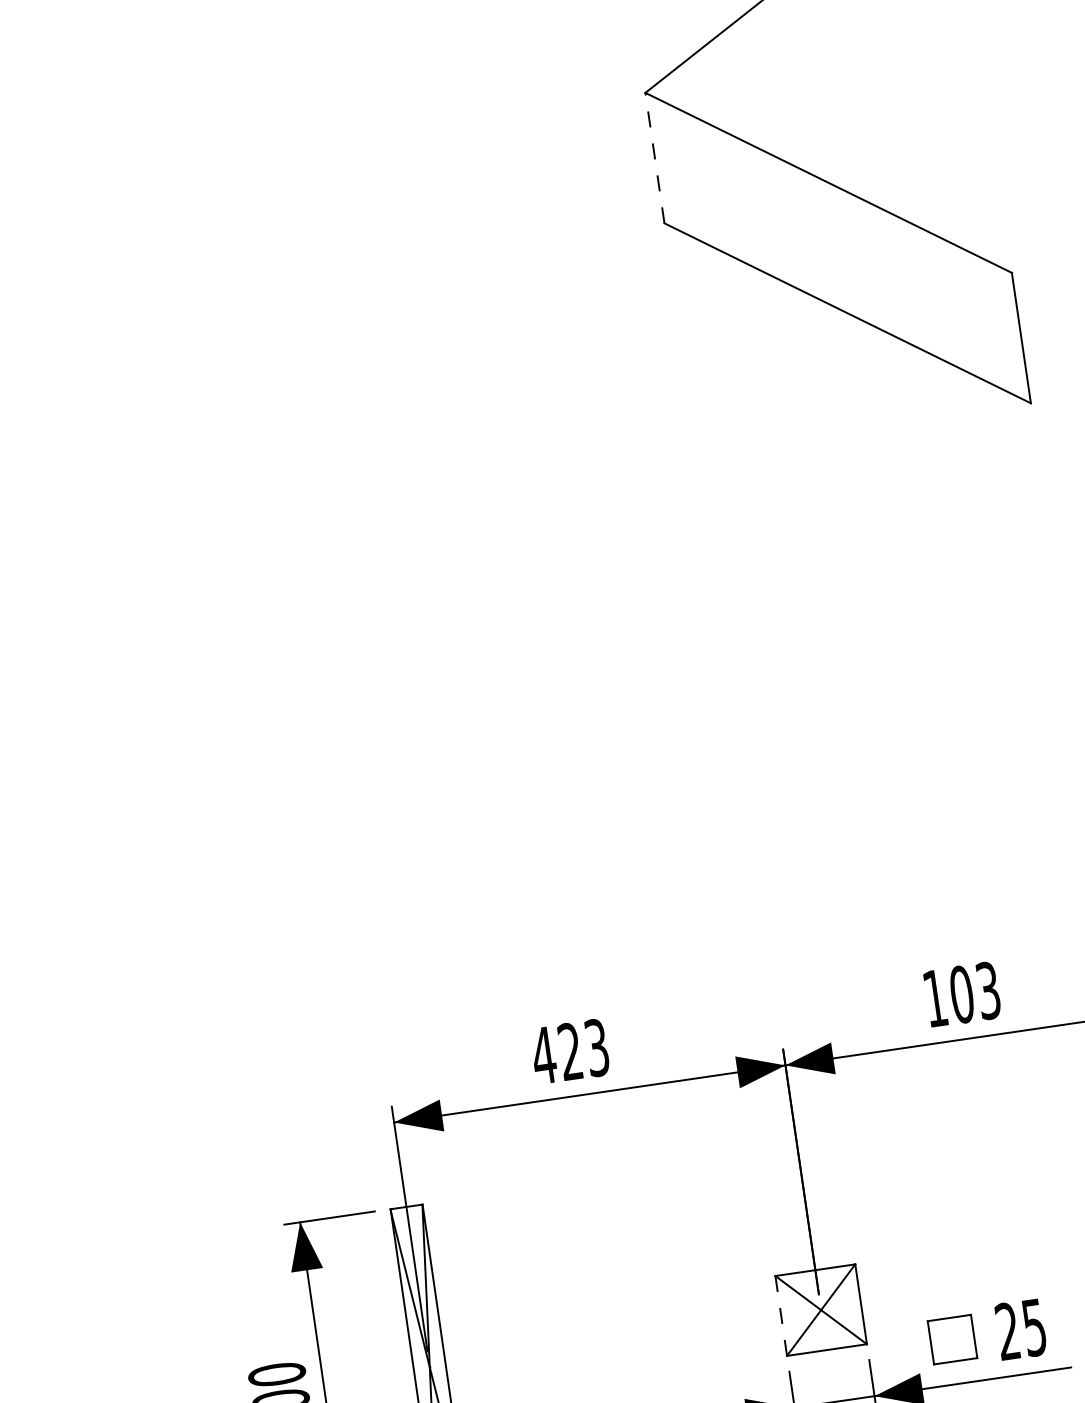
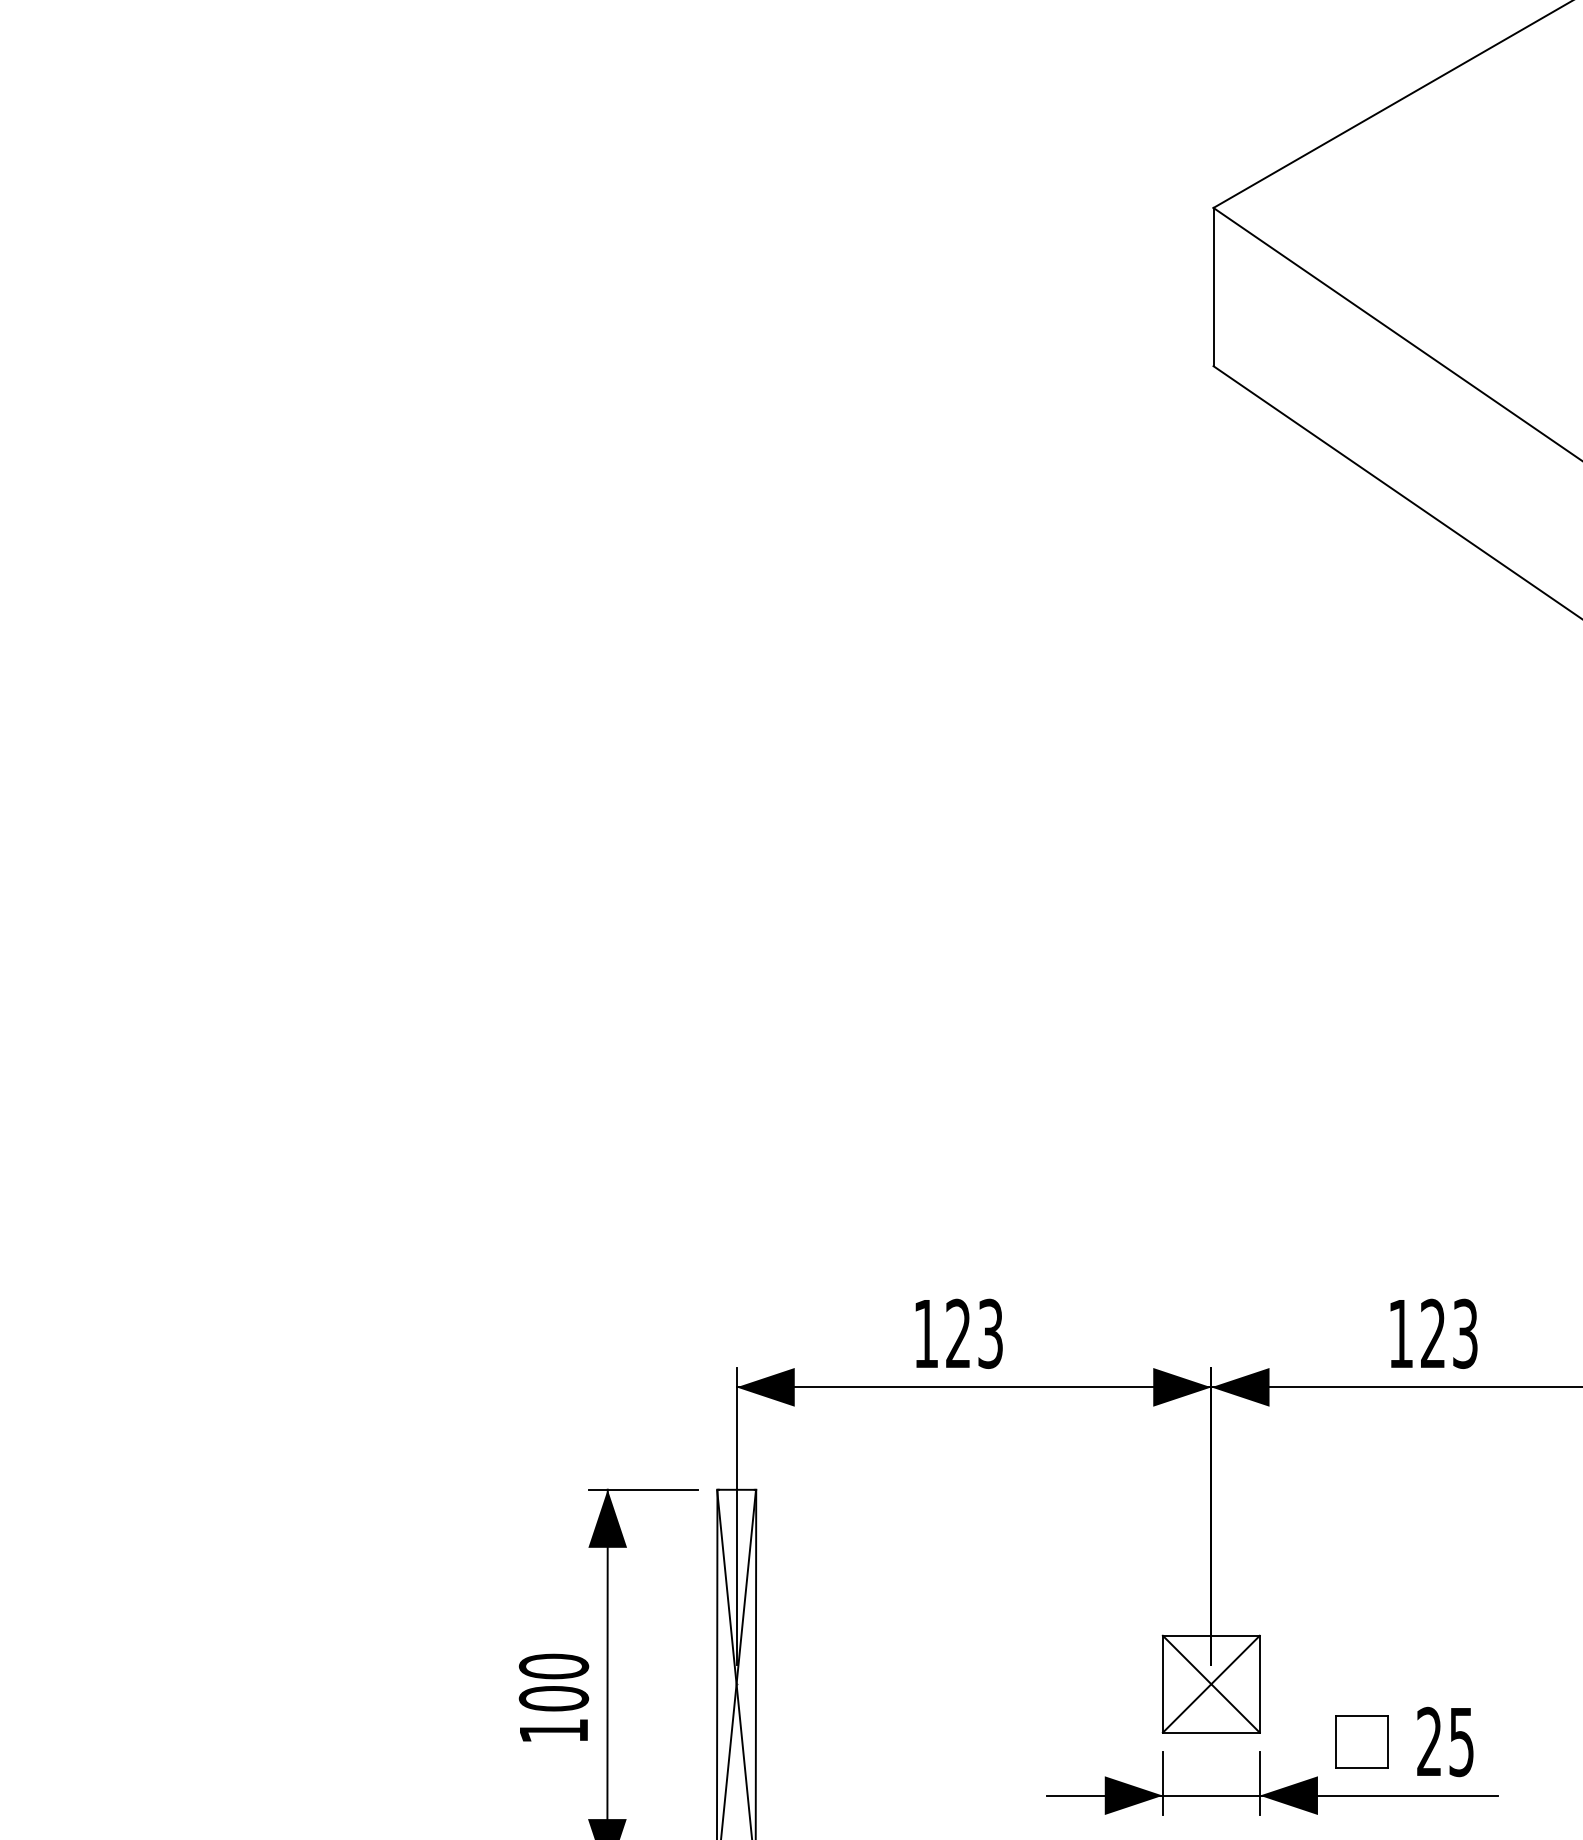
line: (654, 157) -> (1213, 286), dashed -> solid
text: (961, 994) -> (1432, 1333), 103 -> 123
text: (543, 1055) -> (925, 1333), 423 -> 123
line: (780, 1316) -> (1162, 1684), dashed -> solid

